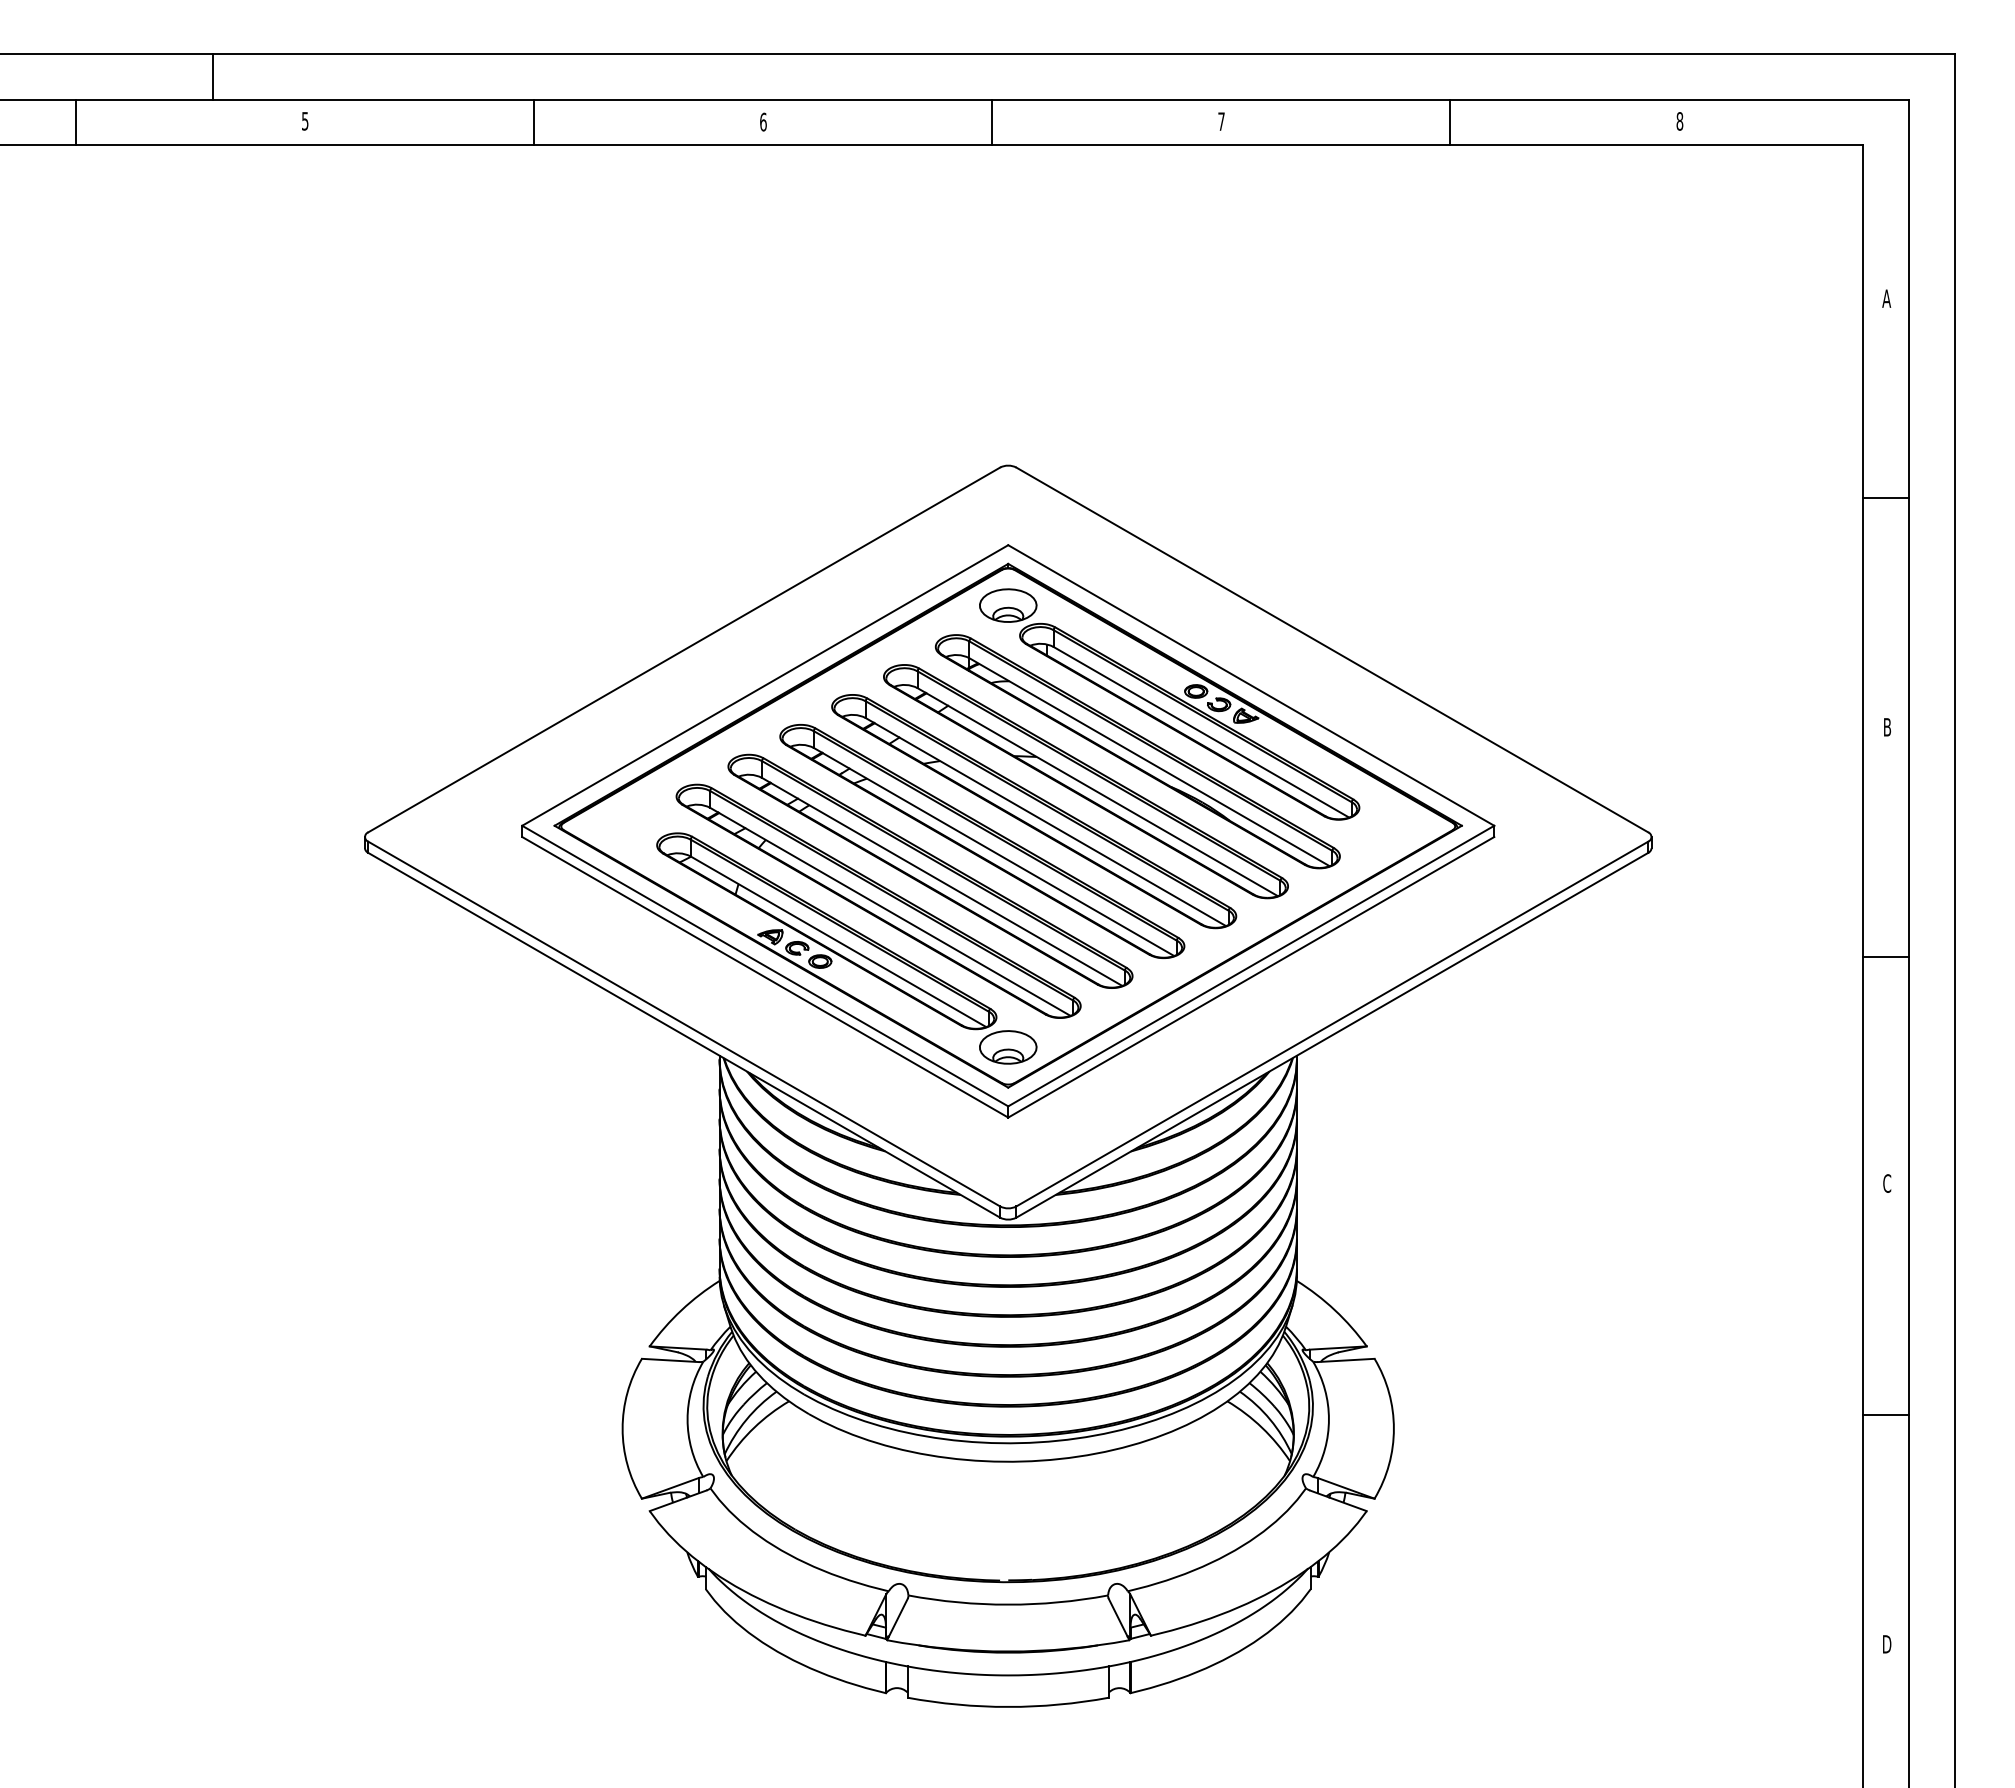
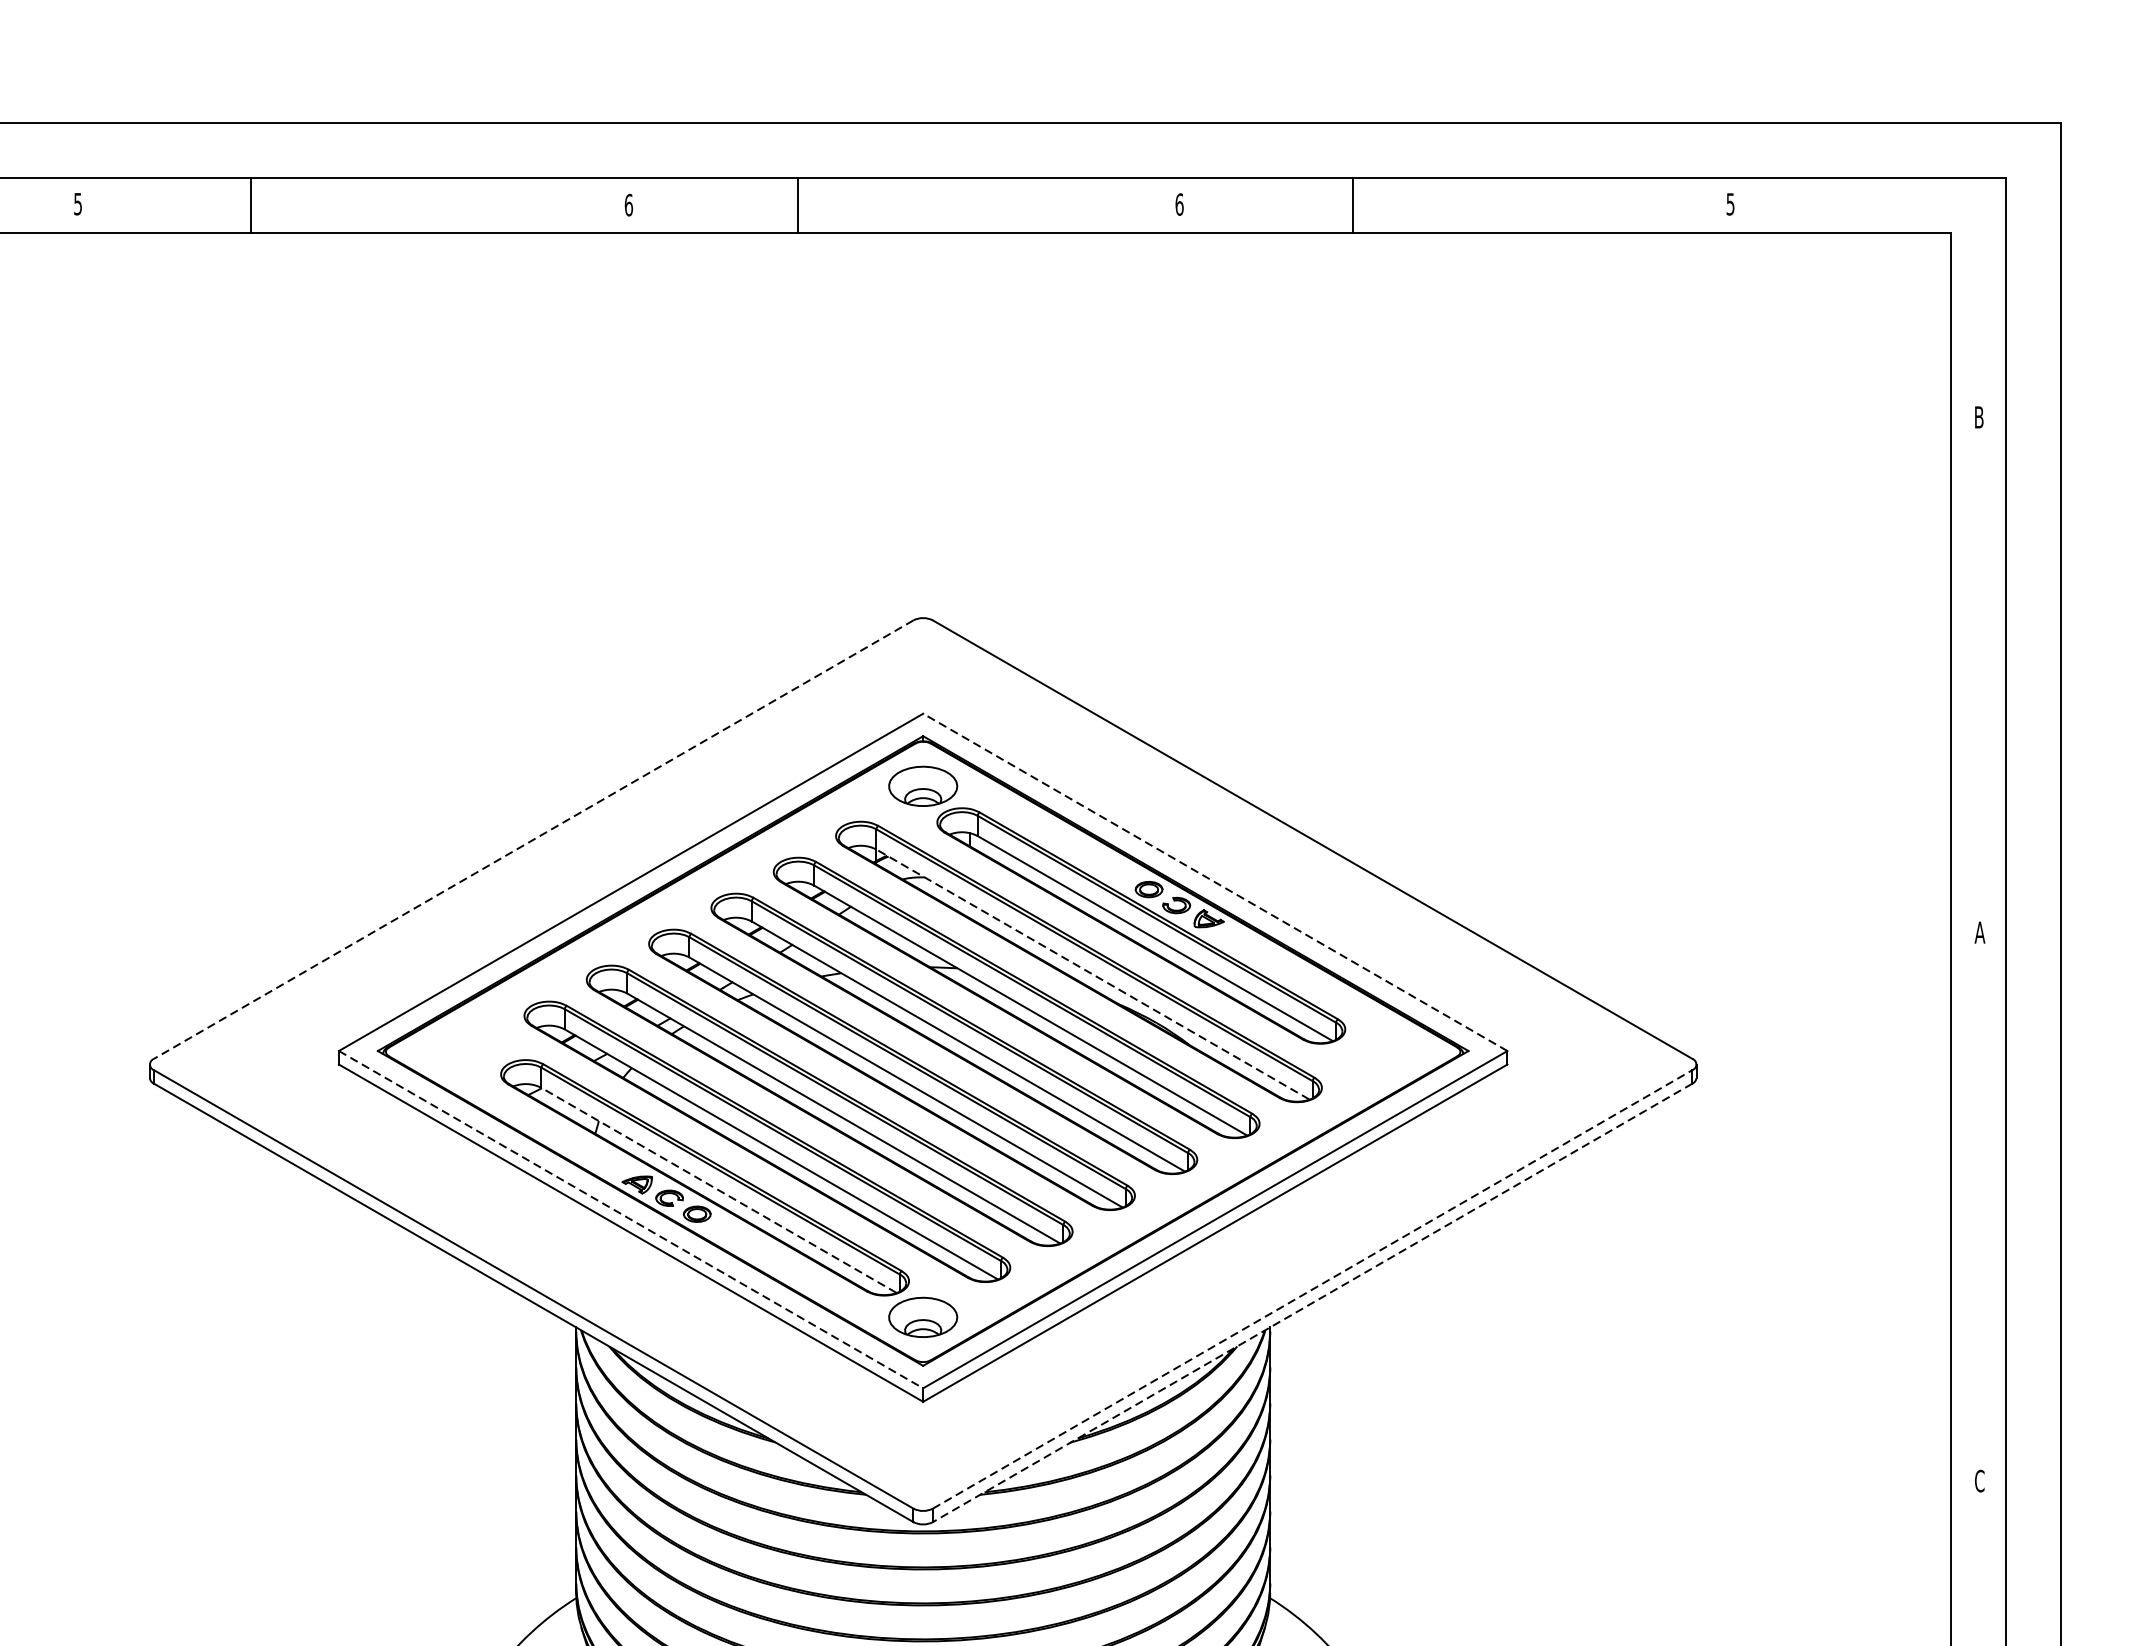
text: (1221, 121) -> (1179, 204), 7 -> 6
text: (1679, 121) -> (1730, 204), 8 -> 5
line: (534, 122) -> (251, 205), moved
line: (992, 122) -> (798, 205), moved
line: (1450, 122) -> (1352, 205), moved
text: (1886, 298) -> (1978, 417), A -> B
line: (1885, 498) -> (1977, 657), removed
line: (684, 649) -> (533, 839), solid -> dashed
line: (1251, 685) -> (1215, 882), solid -> dashed
text: (1887, 727) -> (1980, 932), B -> A
line: (1149, 762) -> (1092, 974), solid -> dashed
line: (837, 941) -> (717, 1190), solid -> dashed
line: (1885, 956) -> (1977, 1208), removed
line: (765, 966) -> (631, 1220), solid -> dashed
line: (1332, 1024) -> (1312, 1289), solid -> dashed
line: (1332, 1035) -> (1312, 1303), solid -> dashed

